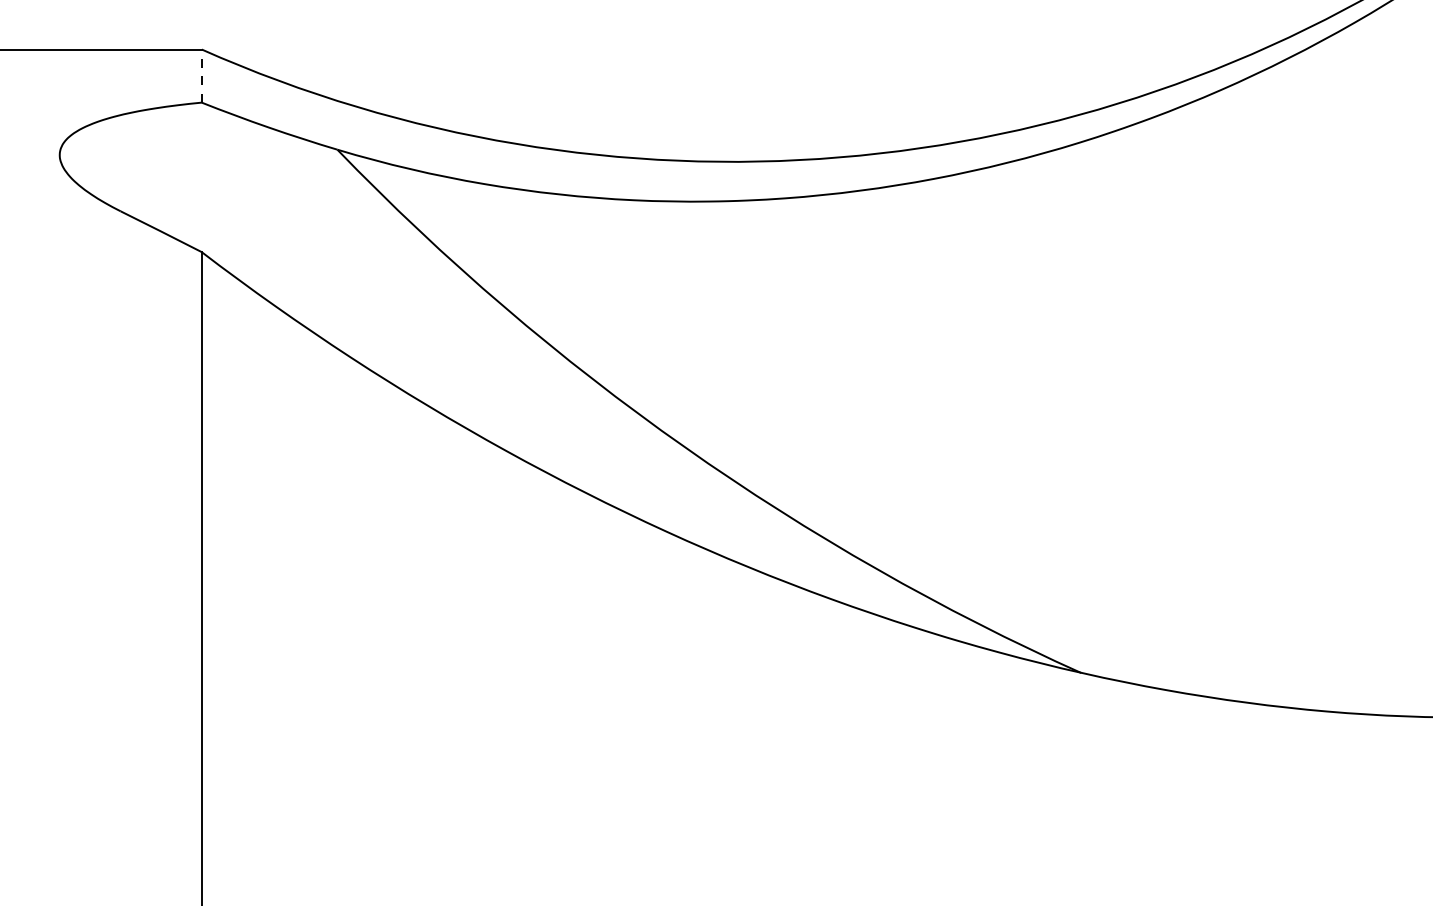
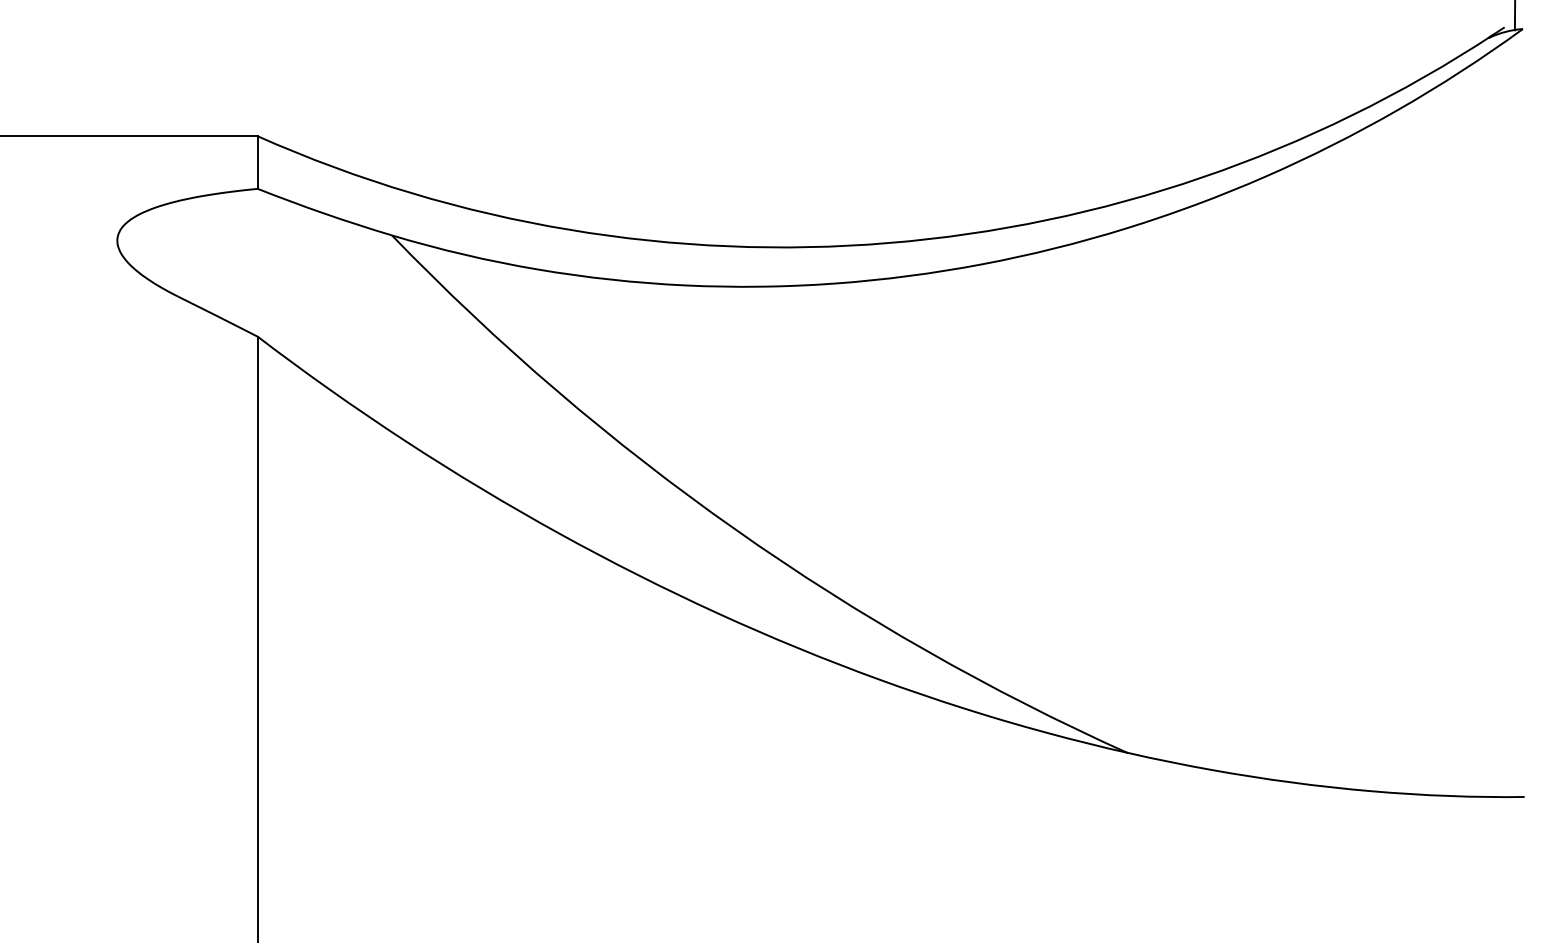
line: (201, 75) -> (257, 162), dashed -> solid

